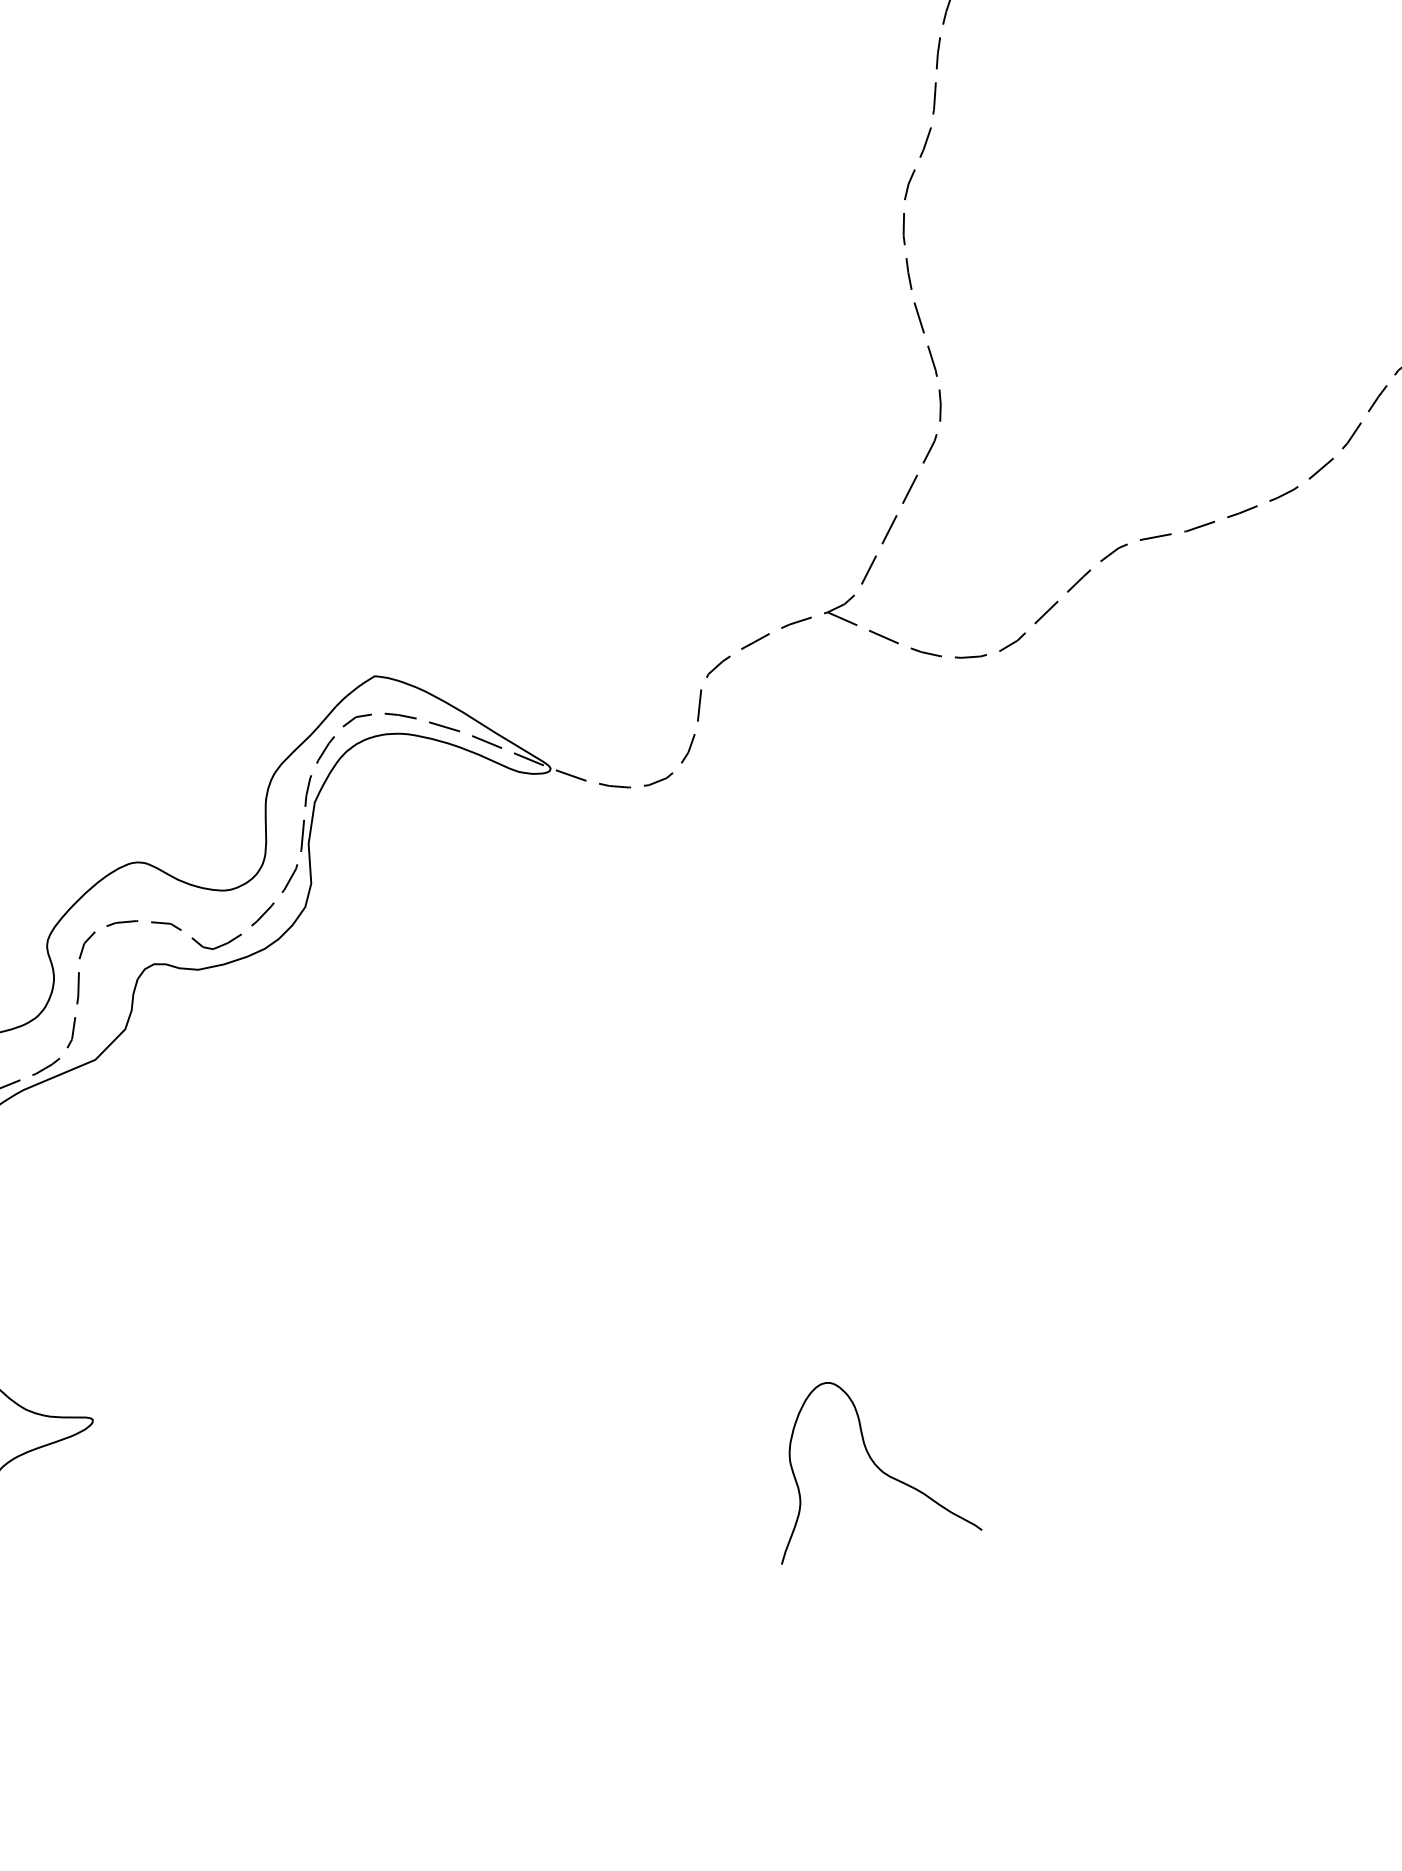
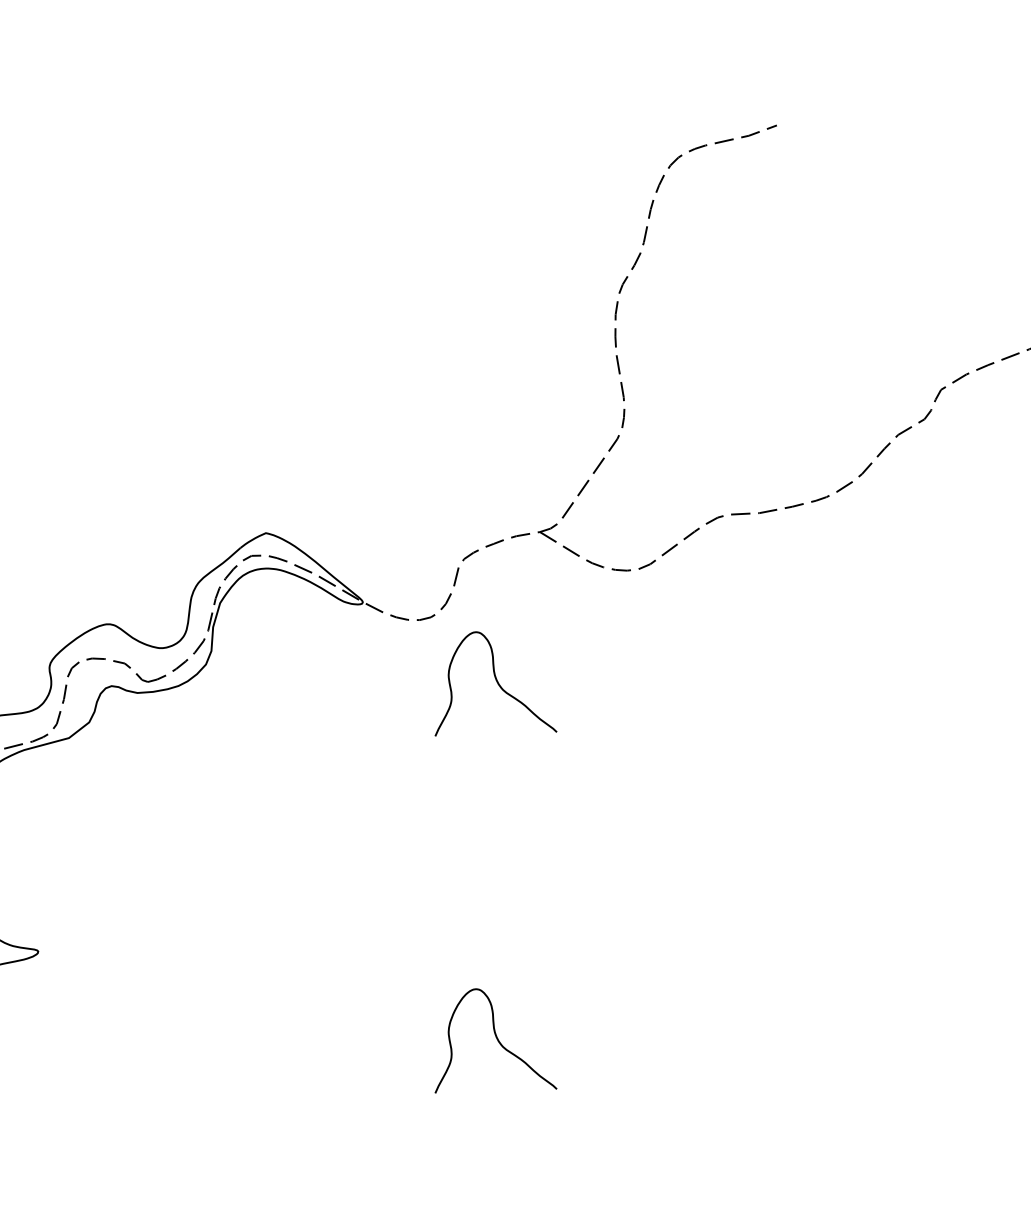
curve: (789, 871) -> (496, 682), added

